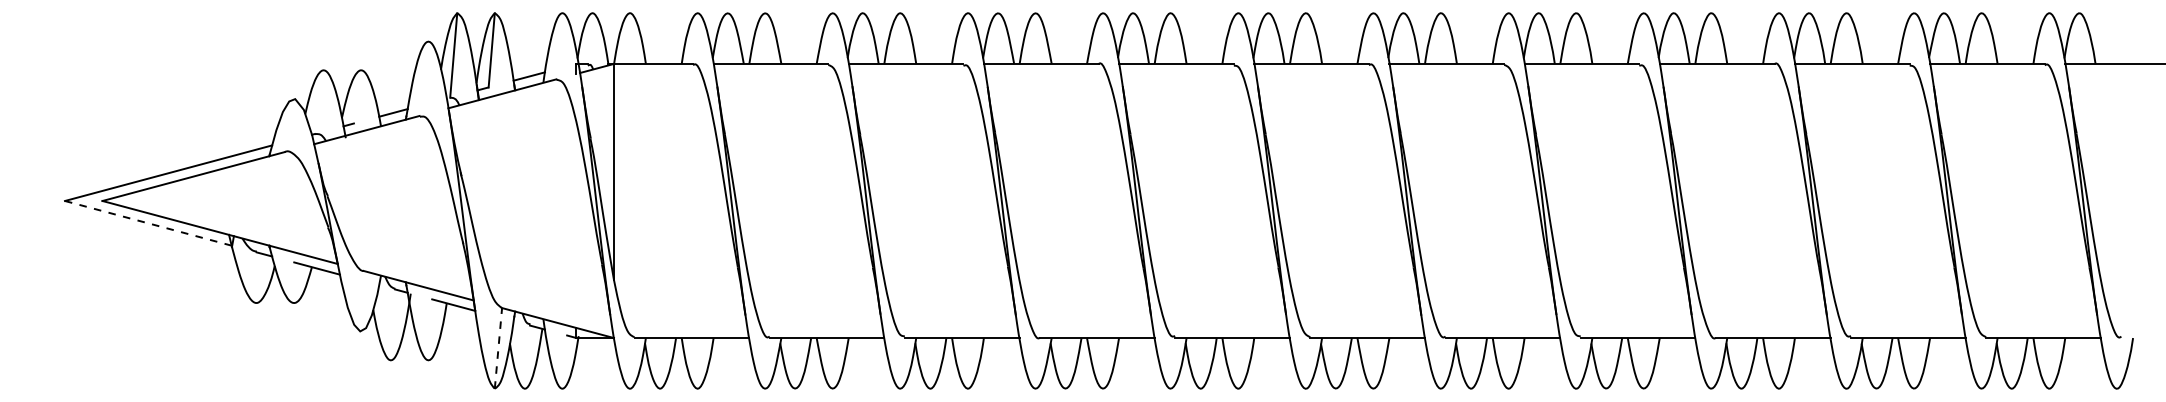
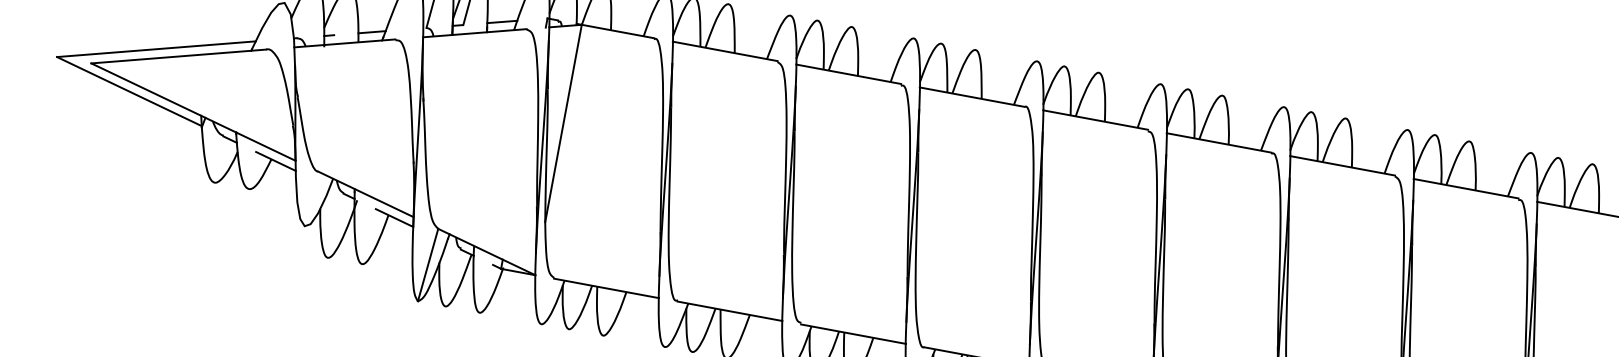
line: (148, 223) -> (129, 91), dashed -> solid
line: (498, 348) -> (428, 265), dashed -> solid

